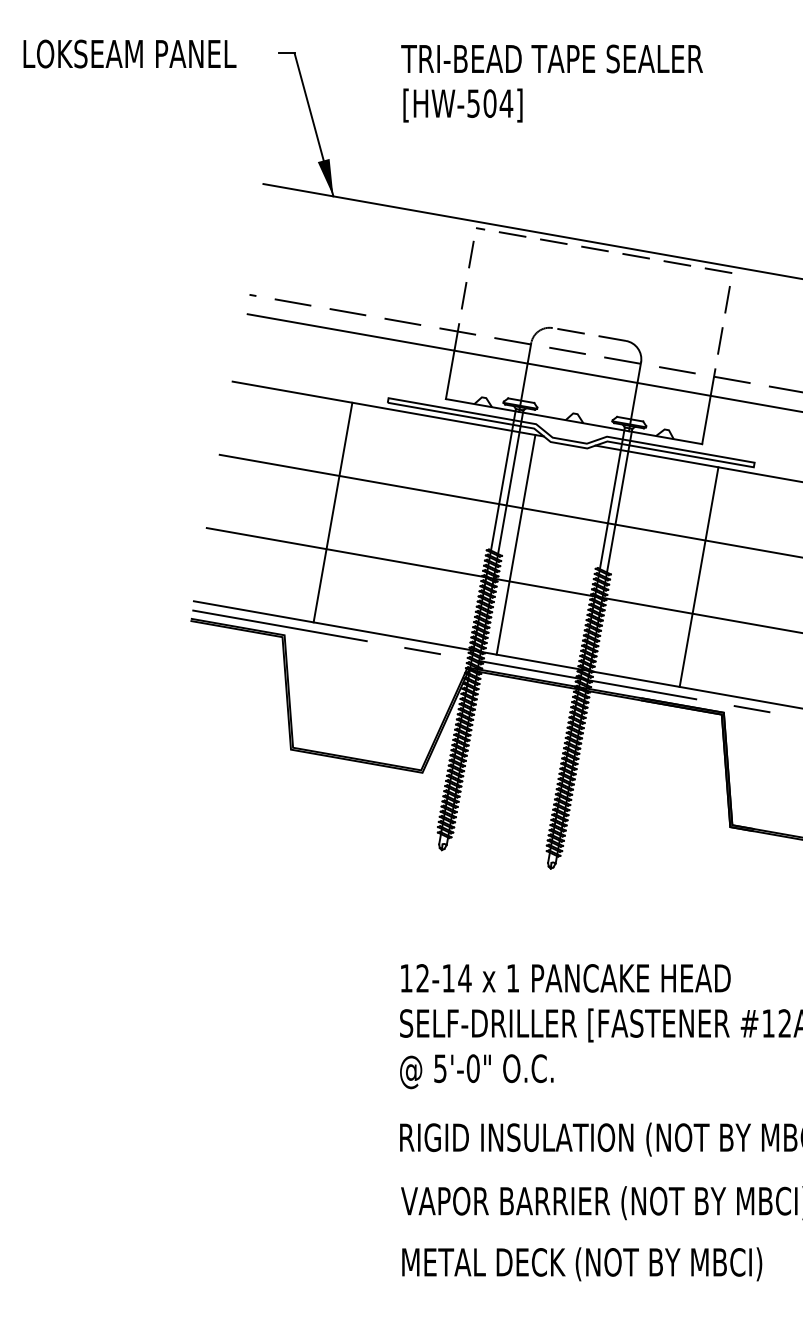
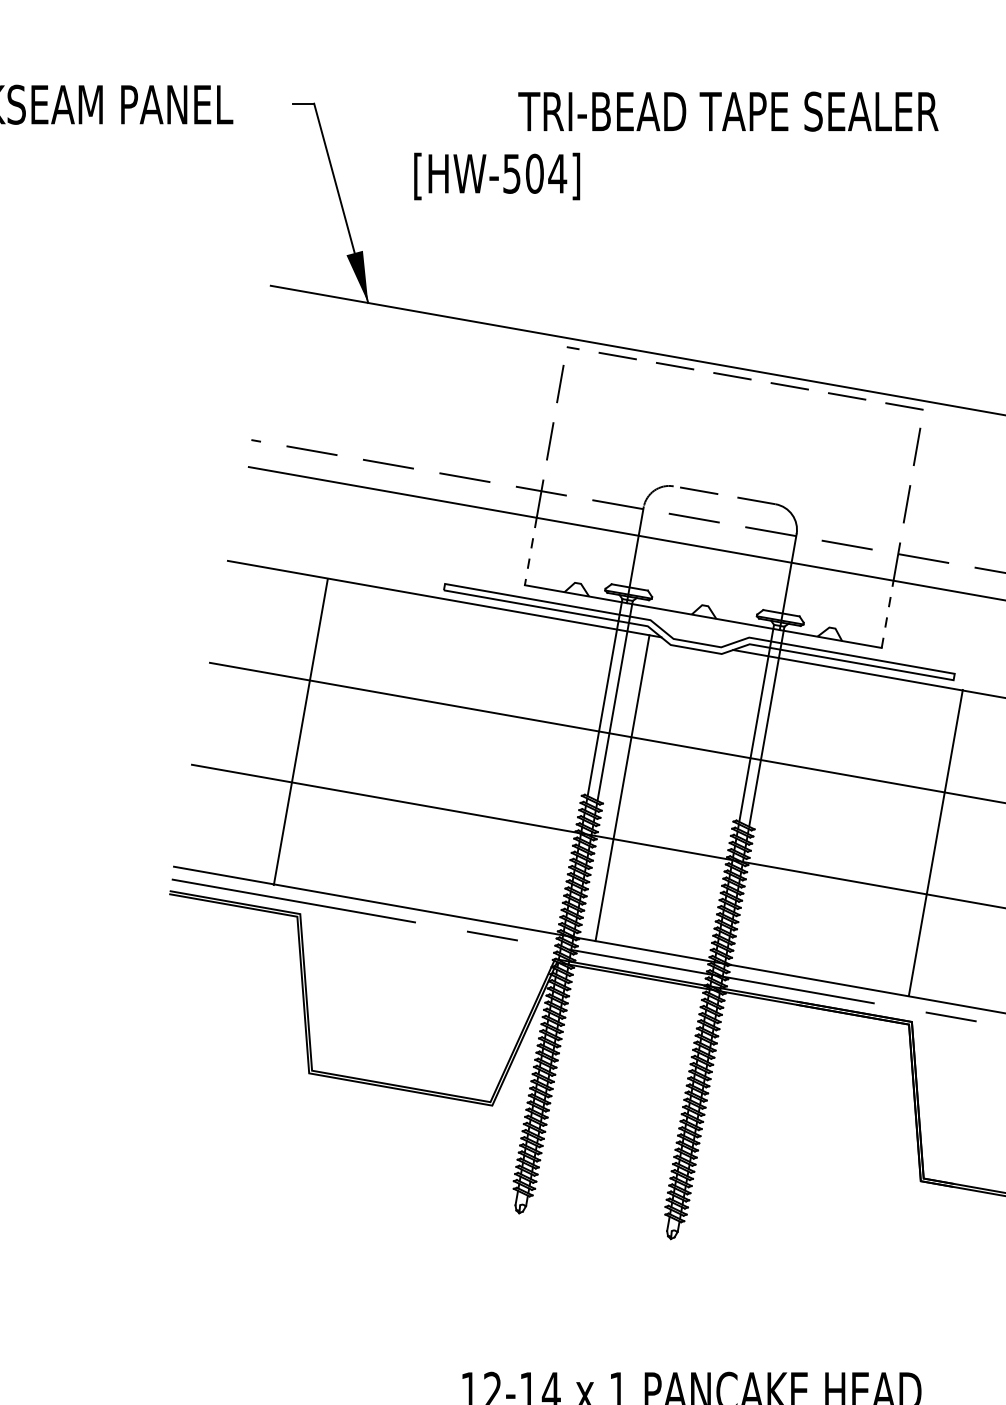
text: (551, 58) -> (727, 110), moved
text: (462, 105) -> (496, 176), moved
line: (450, 374) -> (531, 550), solid -> dashed
line: (706, 420) -> (887, 615), solid -> dashed
line: (332, 512) -> (300, 732), moved
line: (698, 576) -> (935, 842), moved

